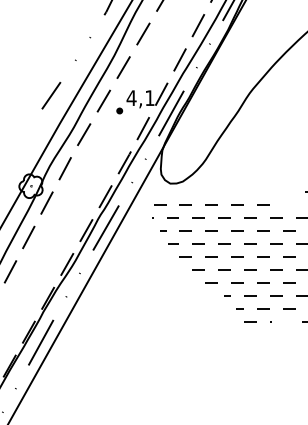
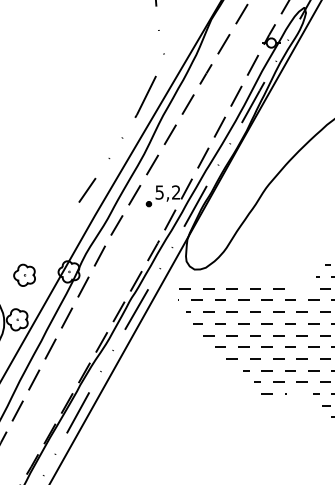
text: (140, 98) -> (167, 192), 4,1 -> 5,2

